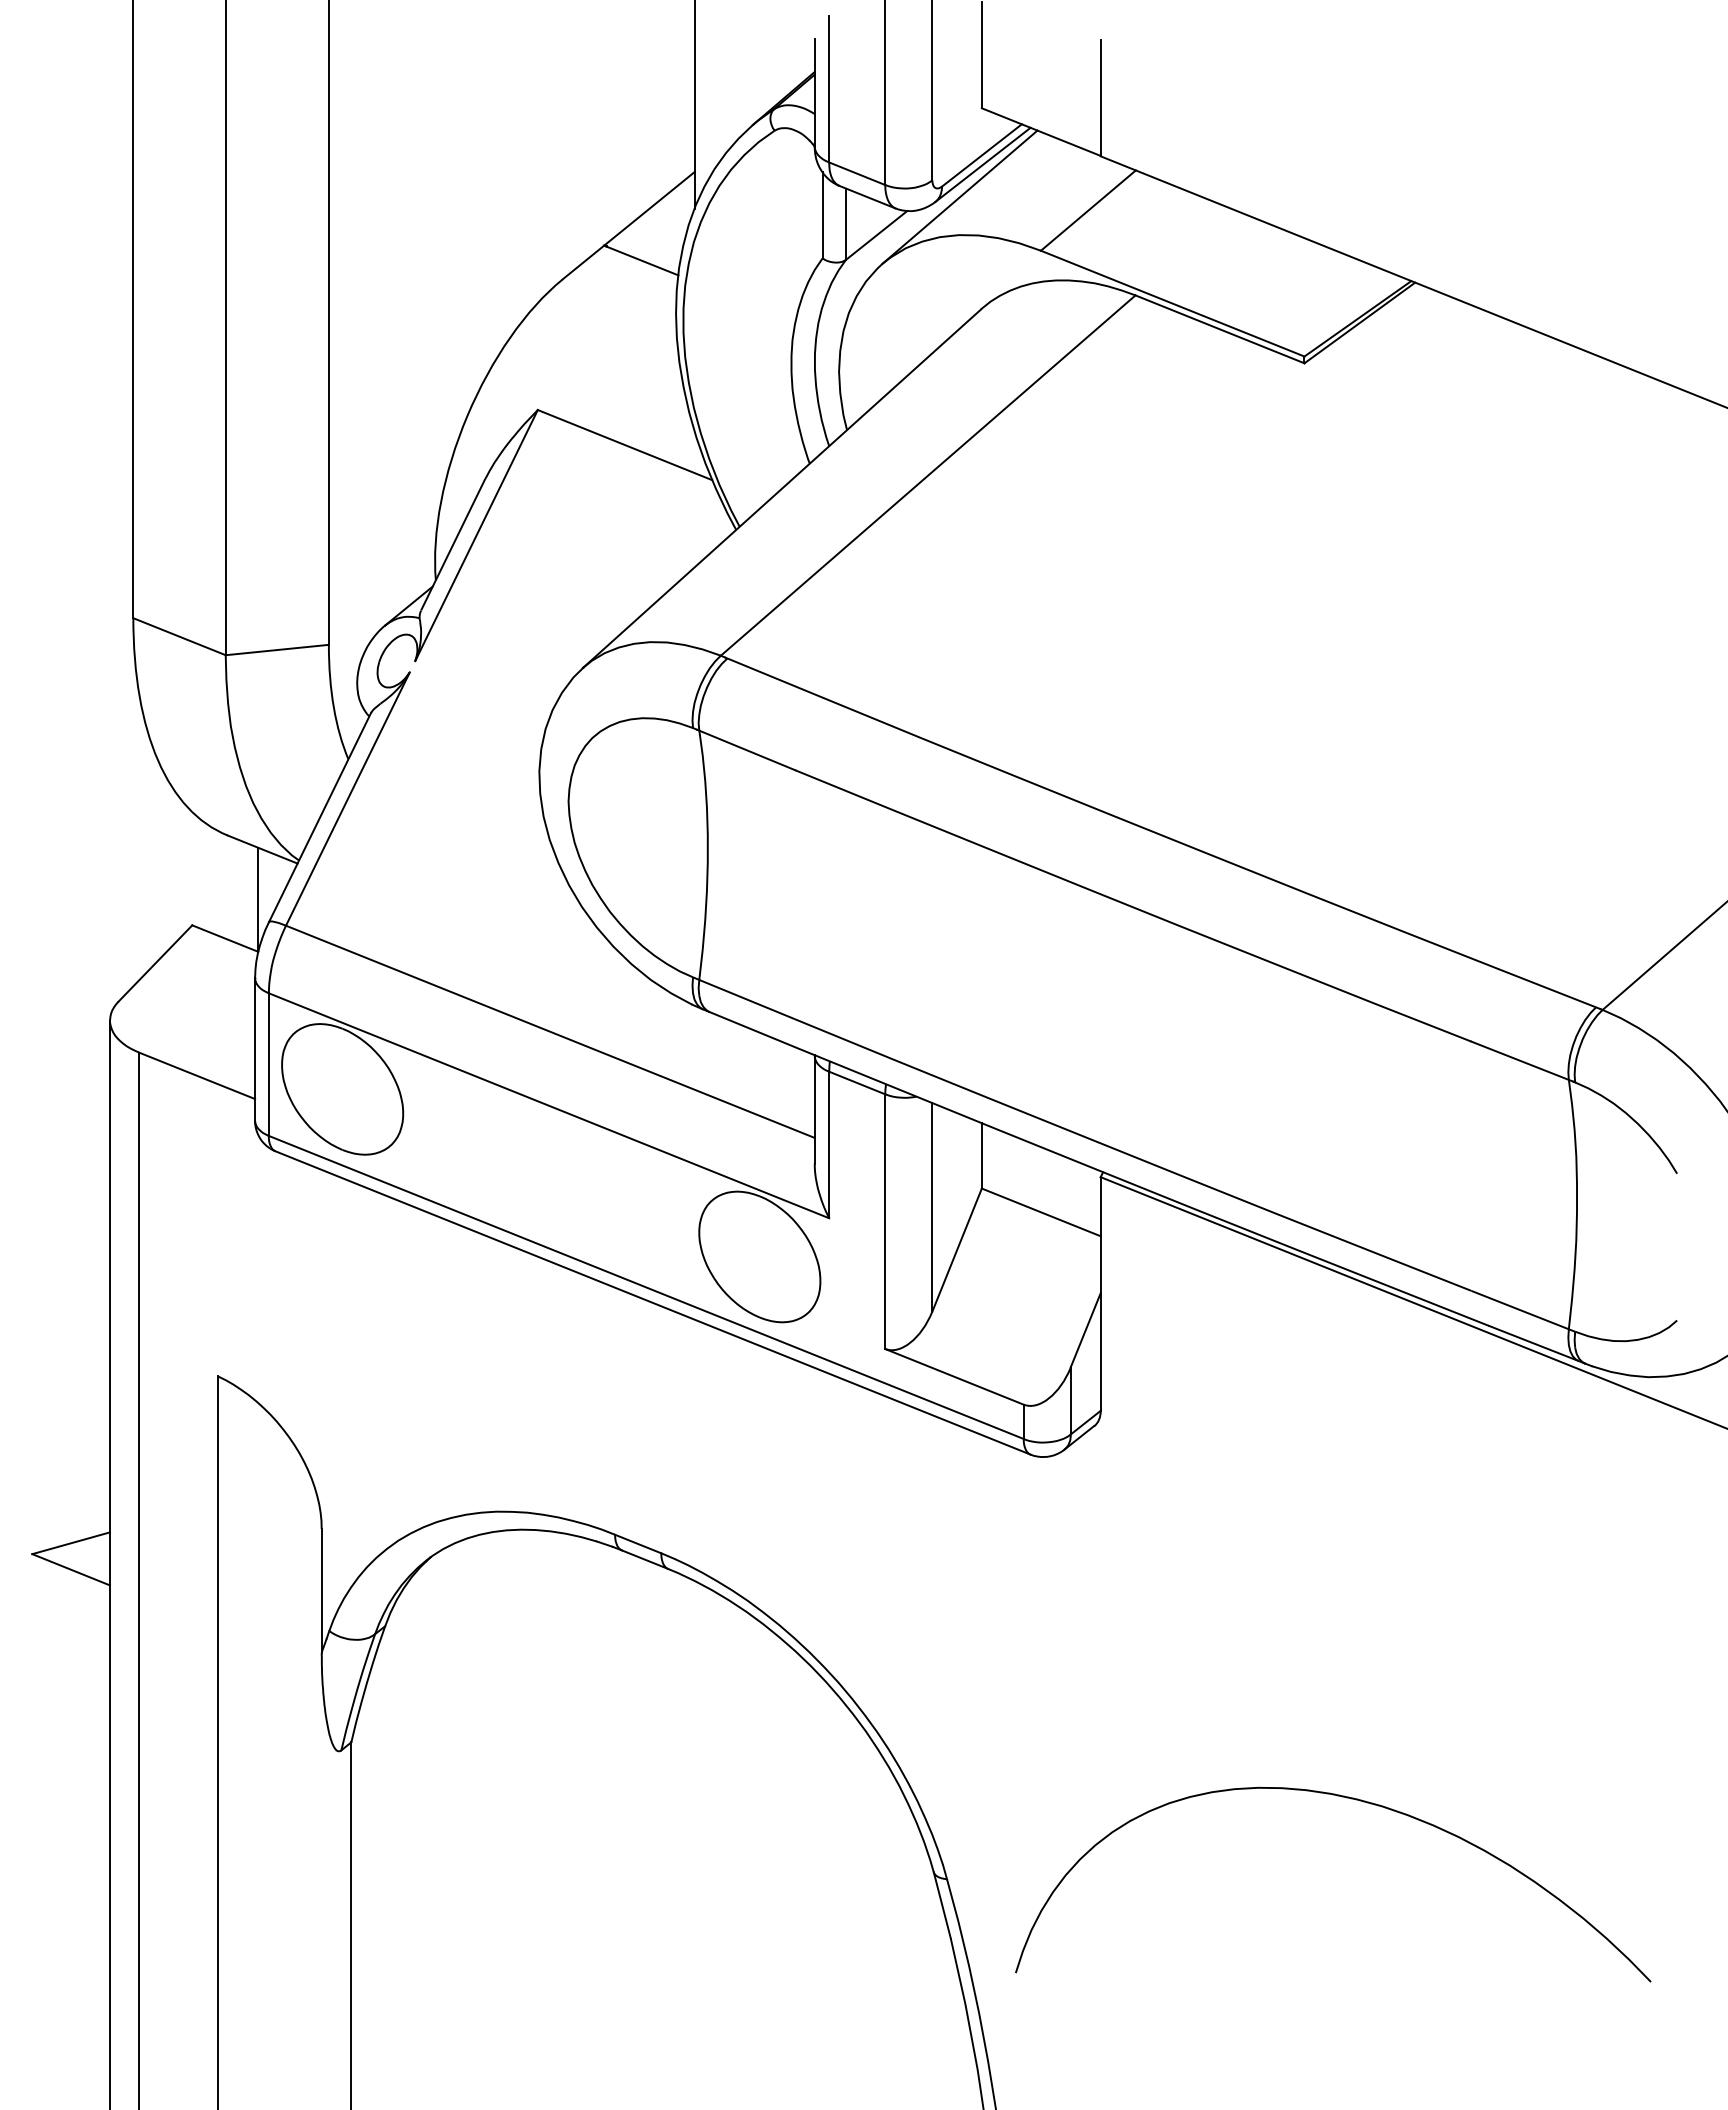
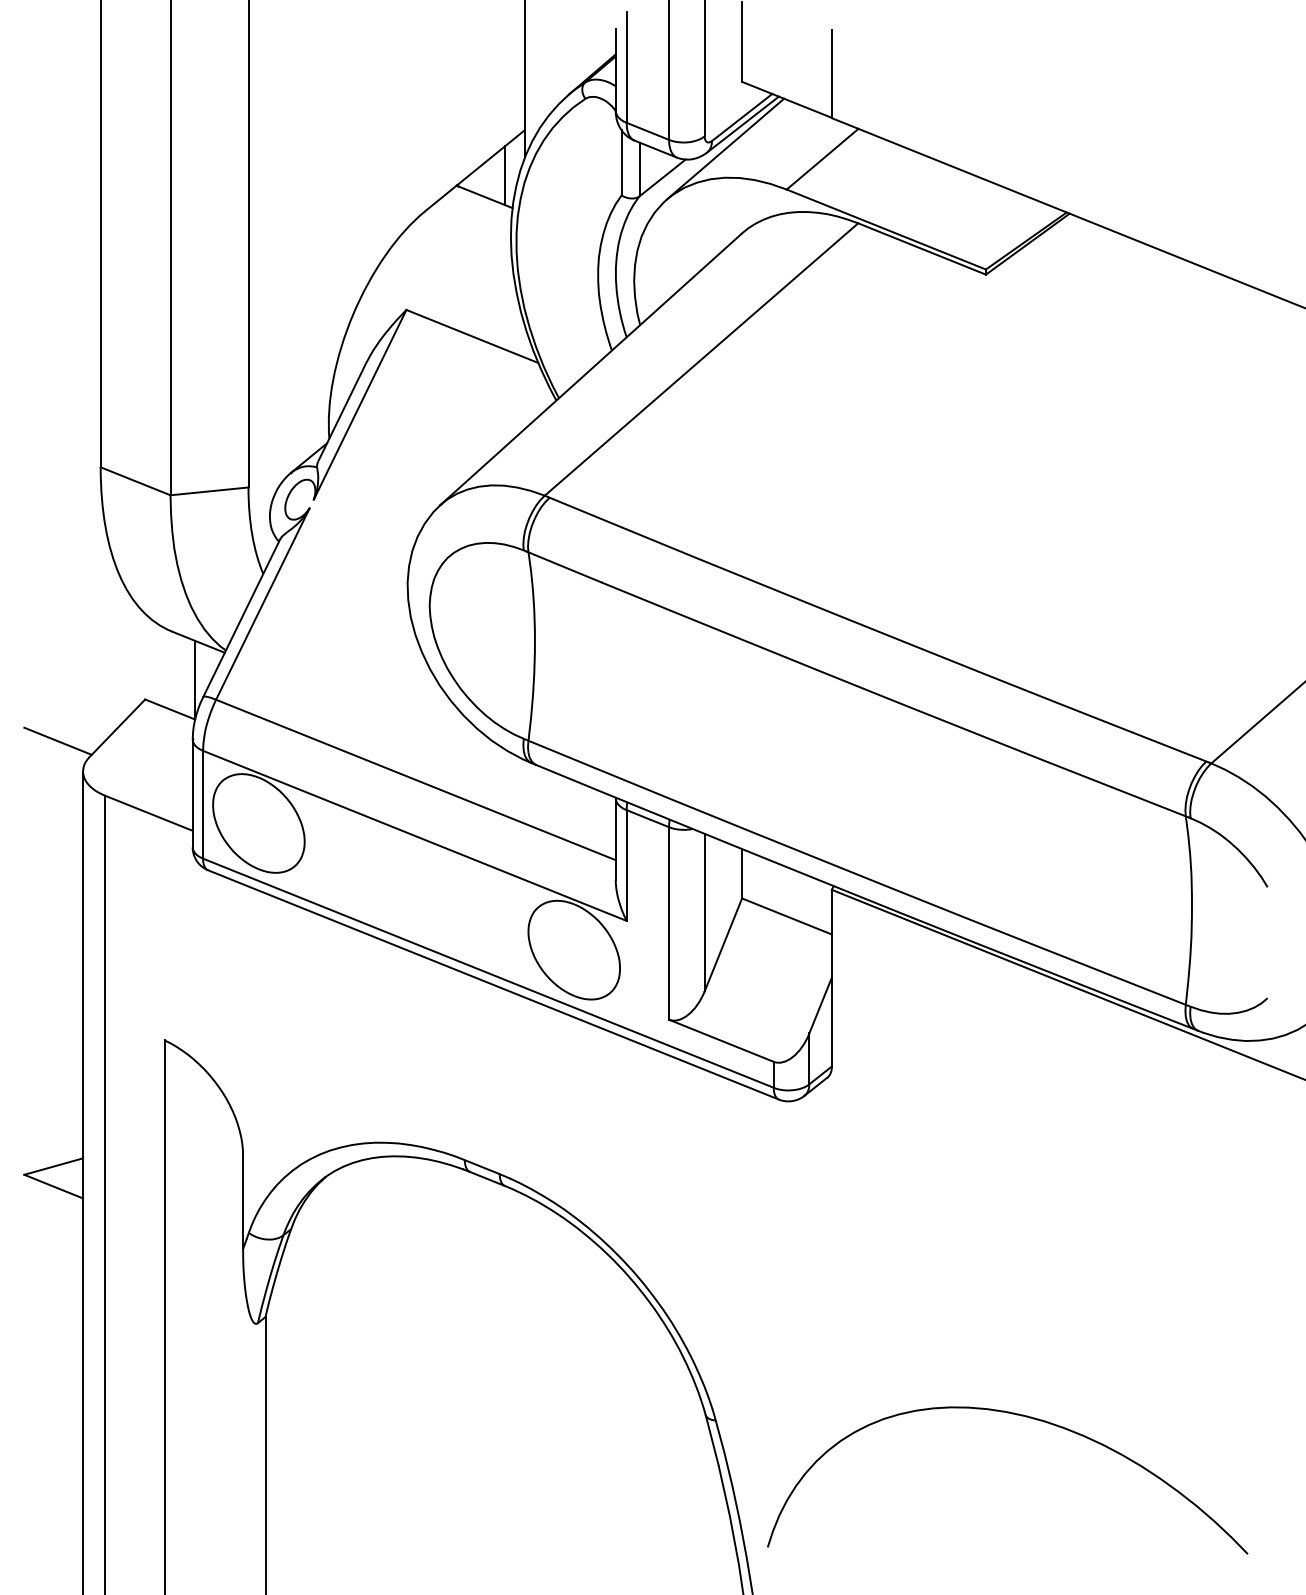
line: (668, 232) -> (505, 175), added
line: (76, 980) -> (57, 741), added
curve: (1351, 1799) -> (1021, 1416), moved

